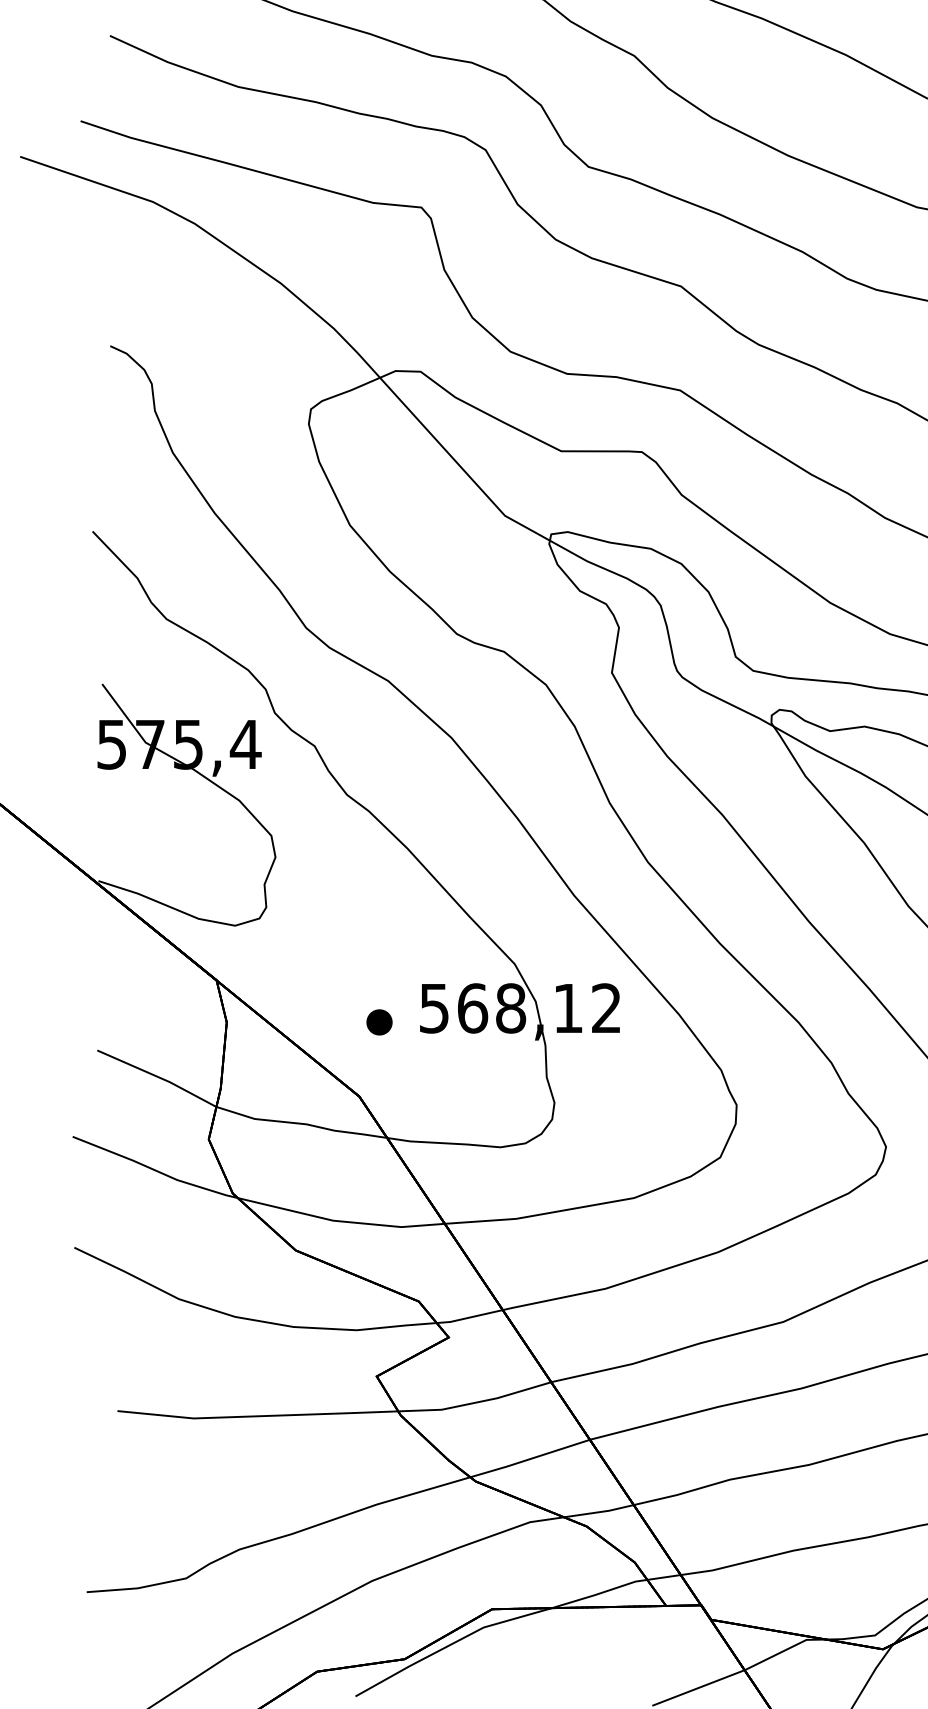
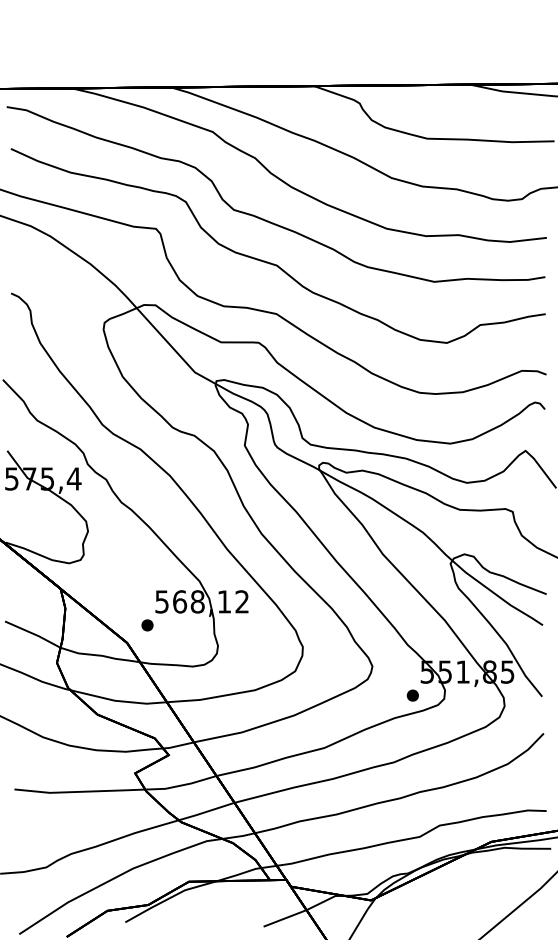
part: (379, 1022) -> (147, 625), moved

